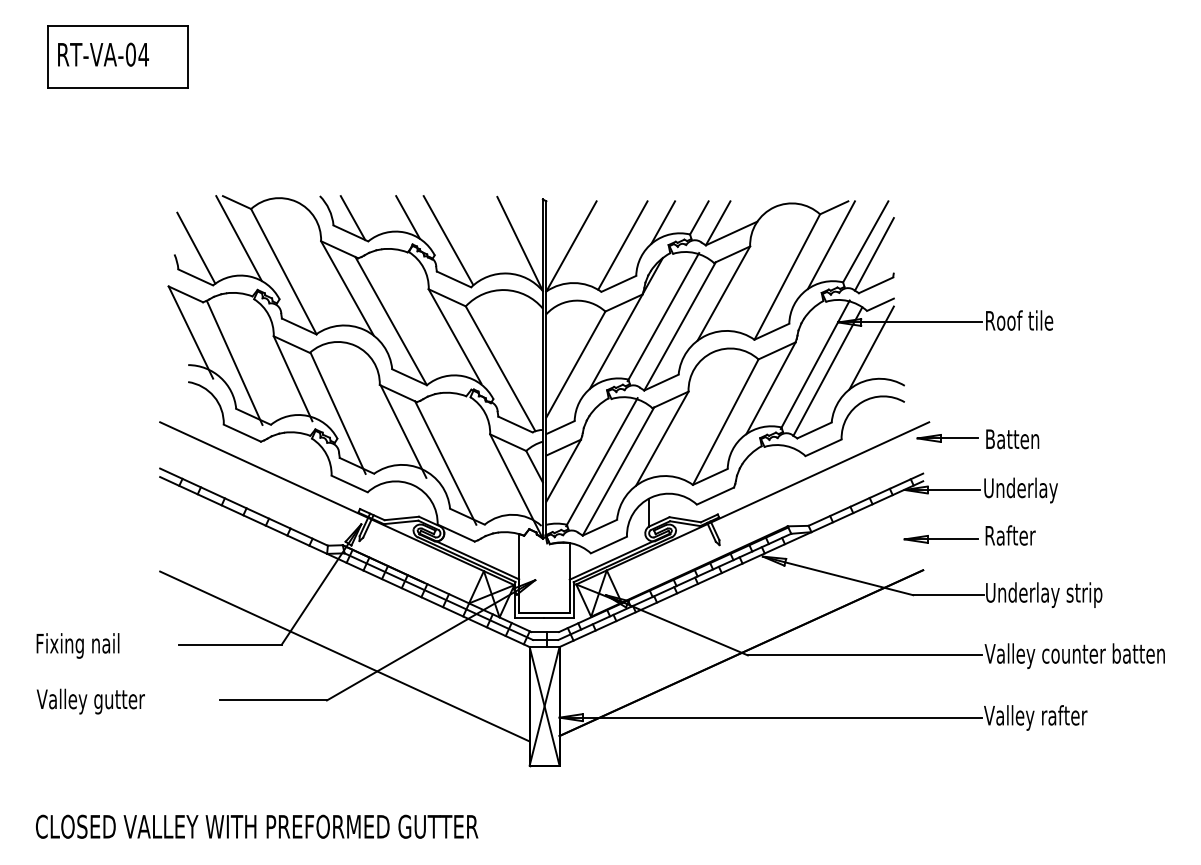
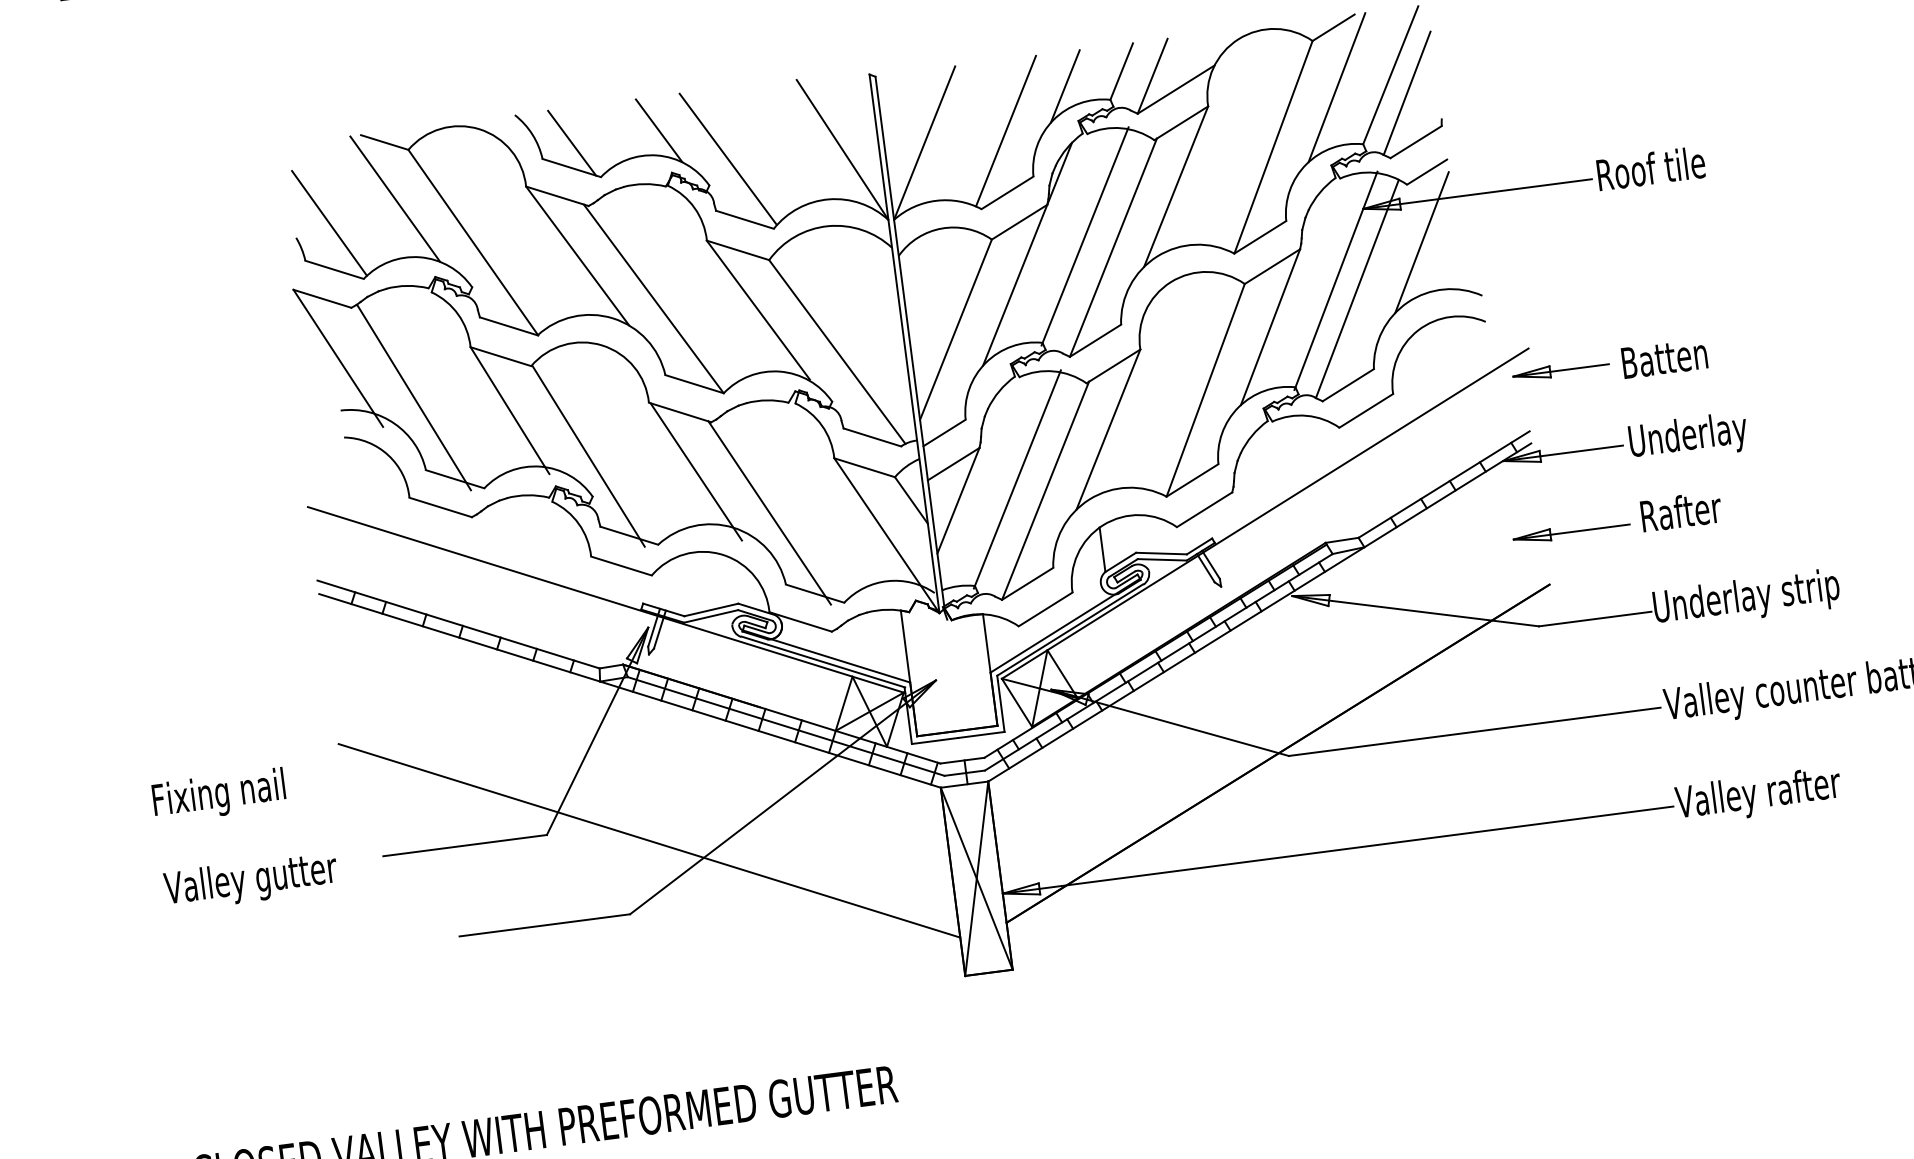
text: (90, 673) -> (244, 836), moved

